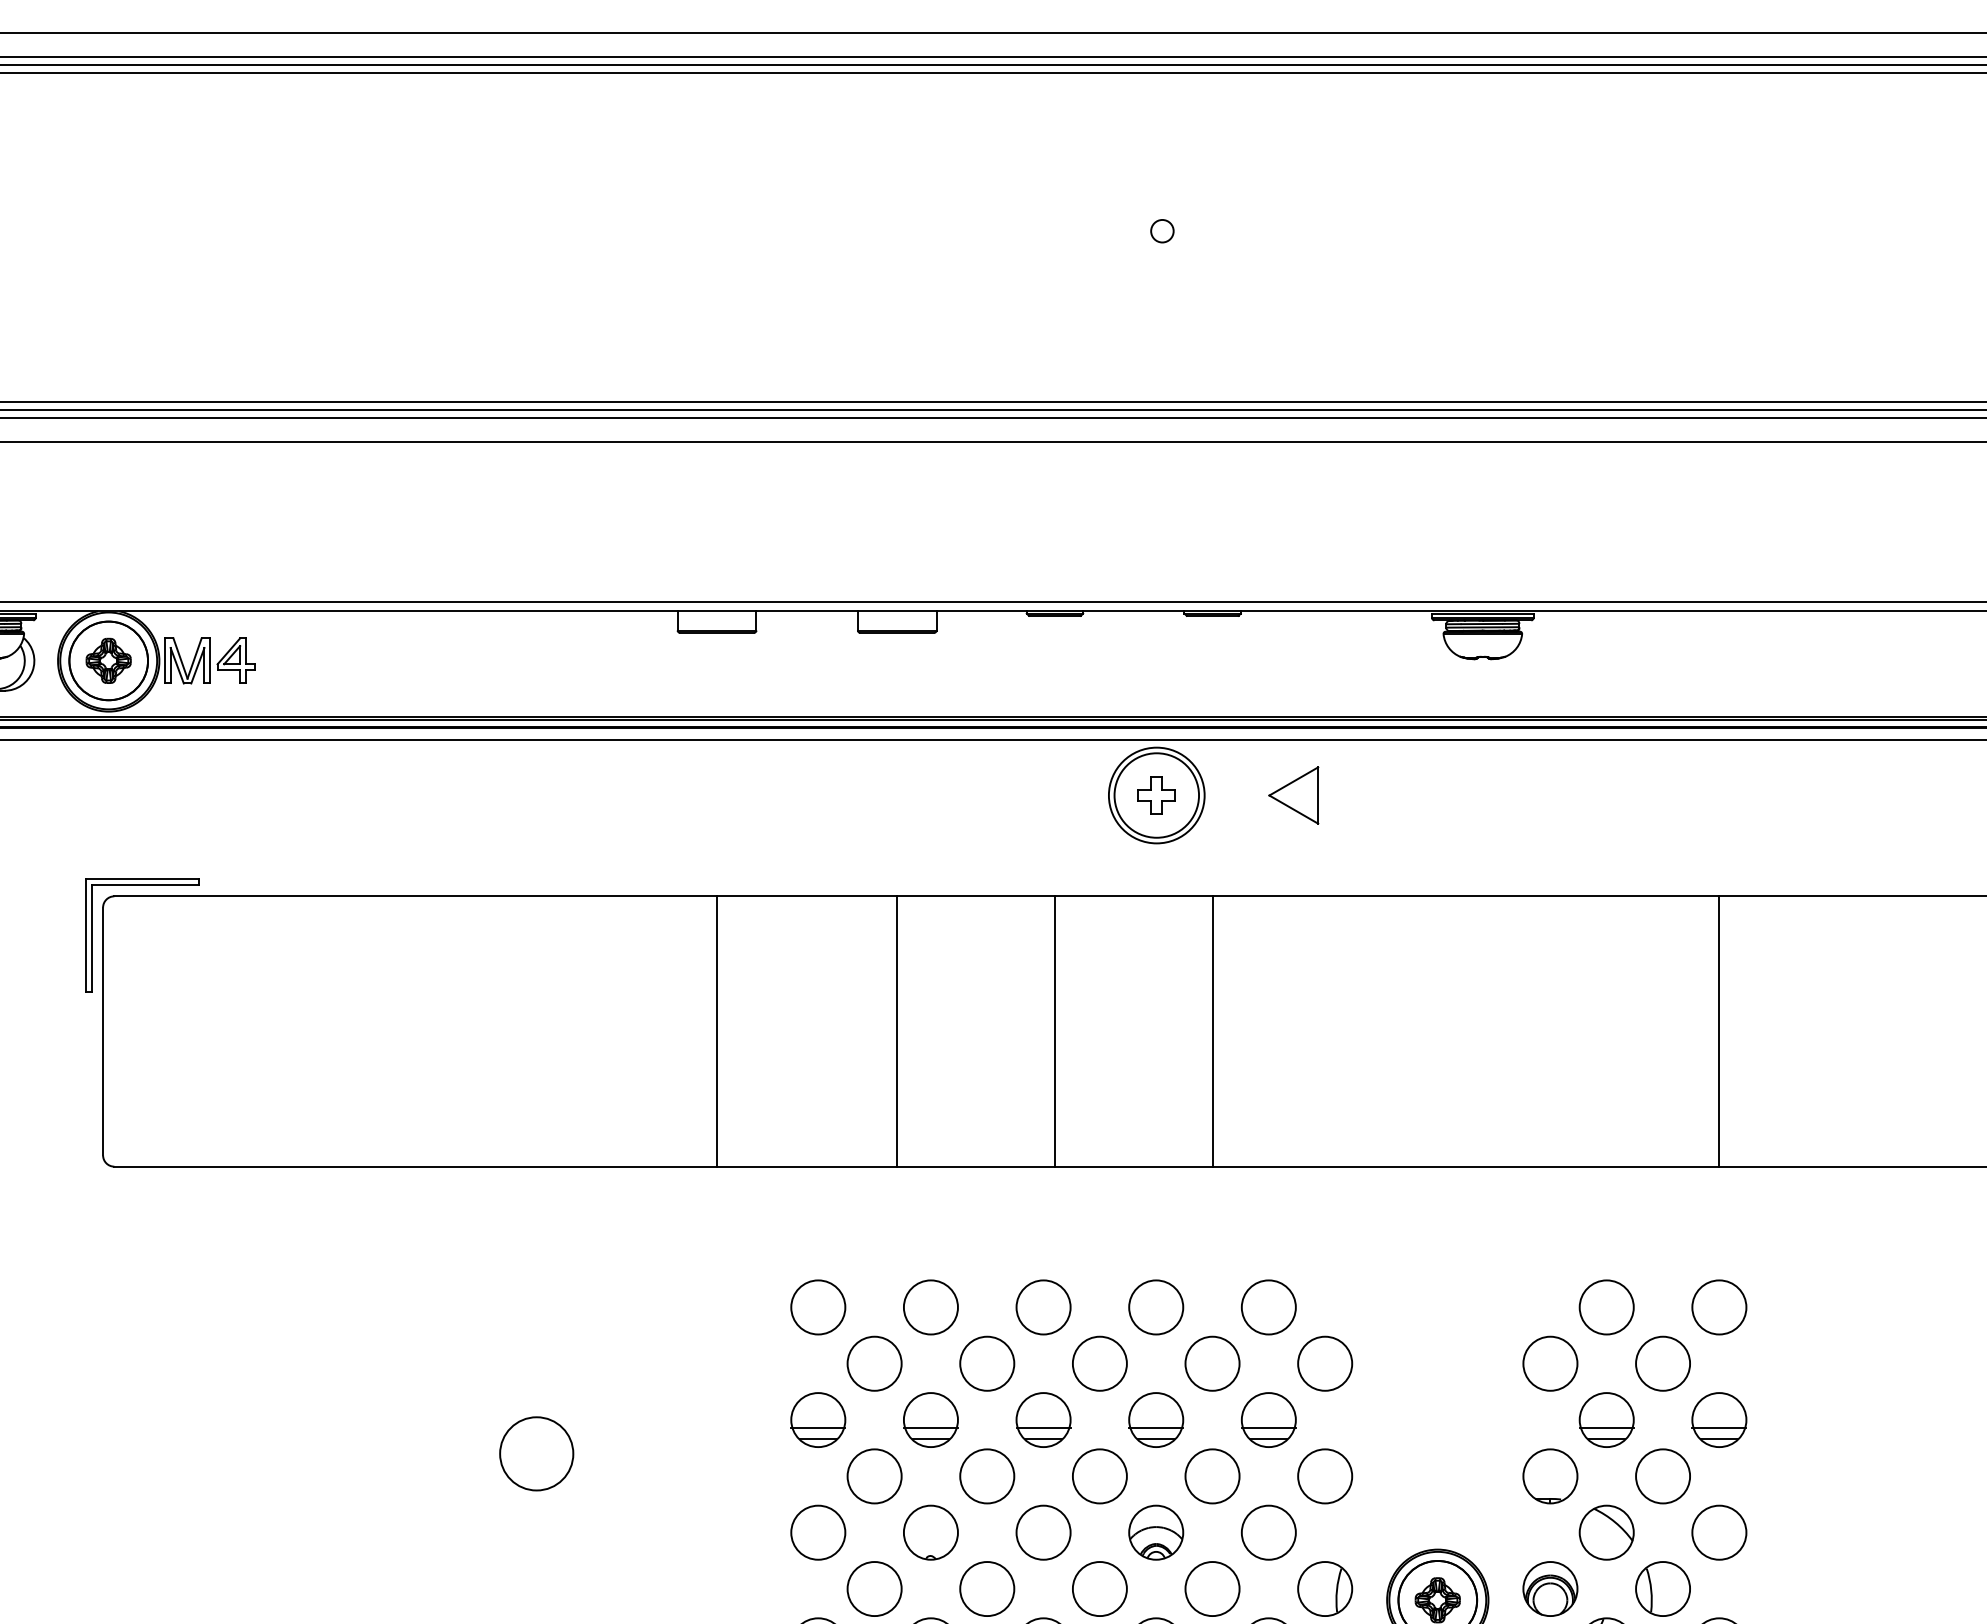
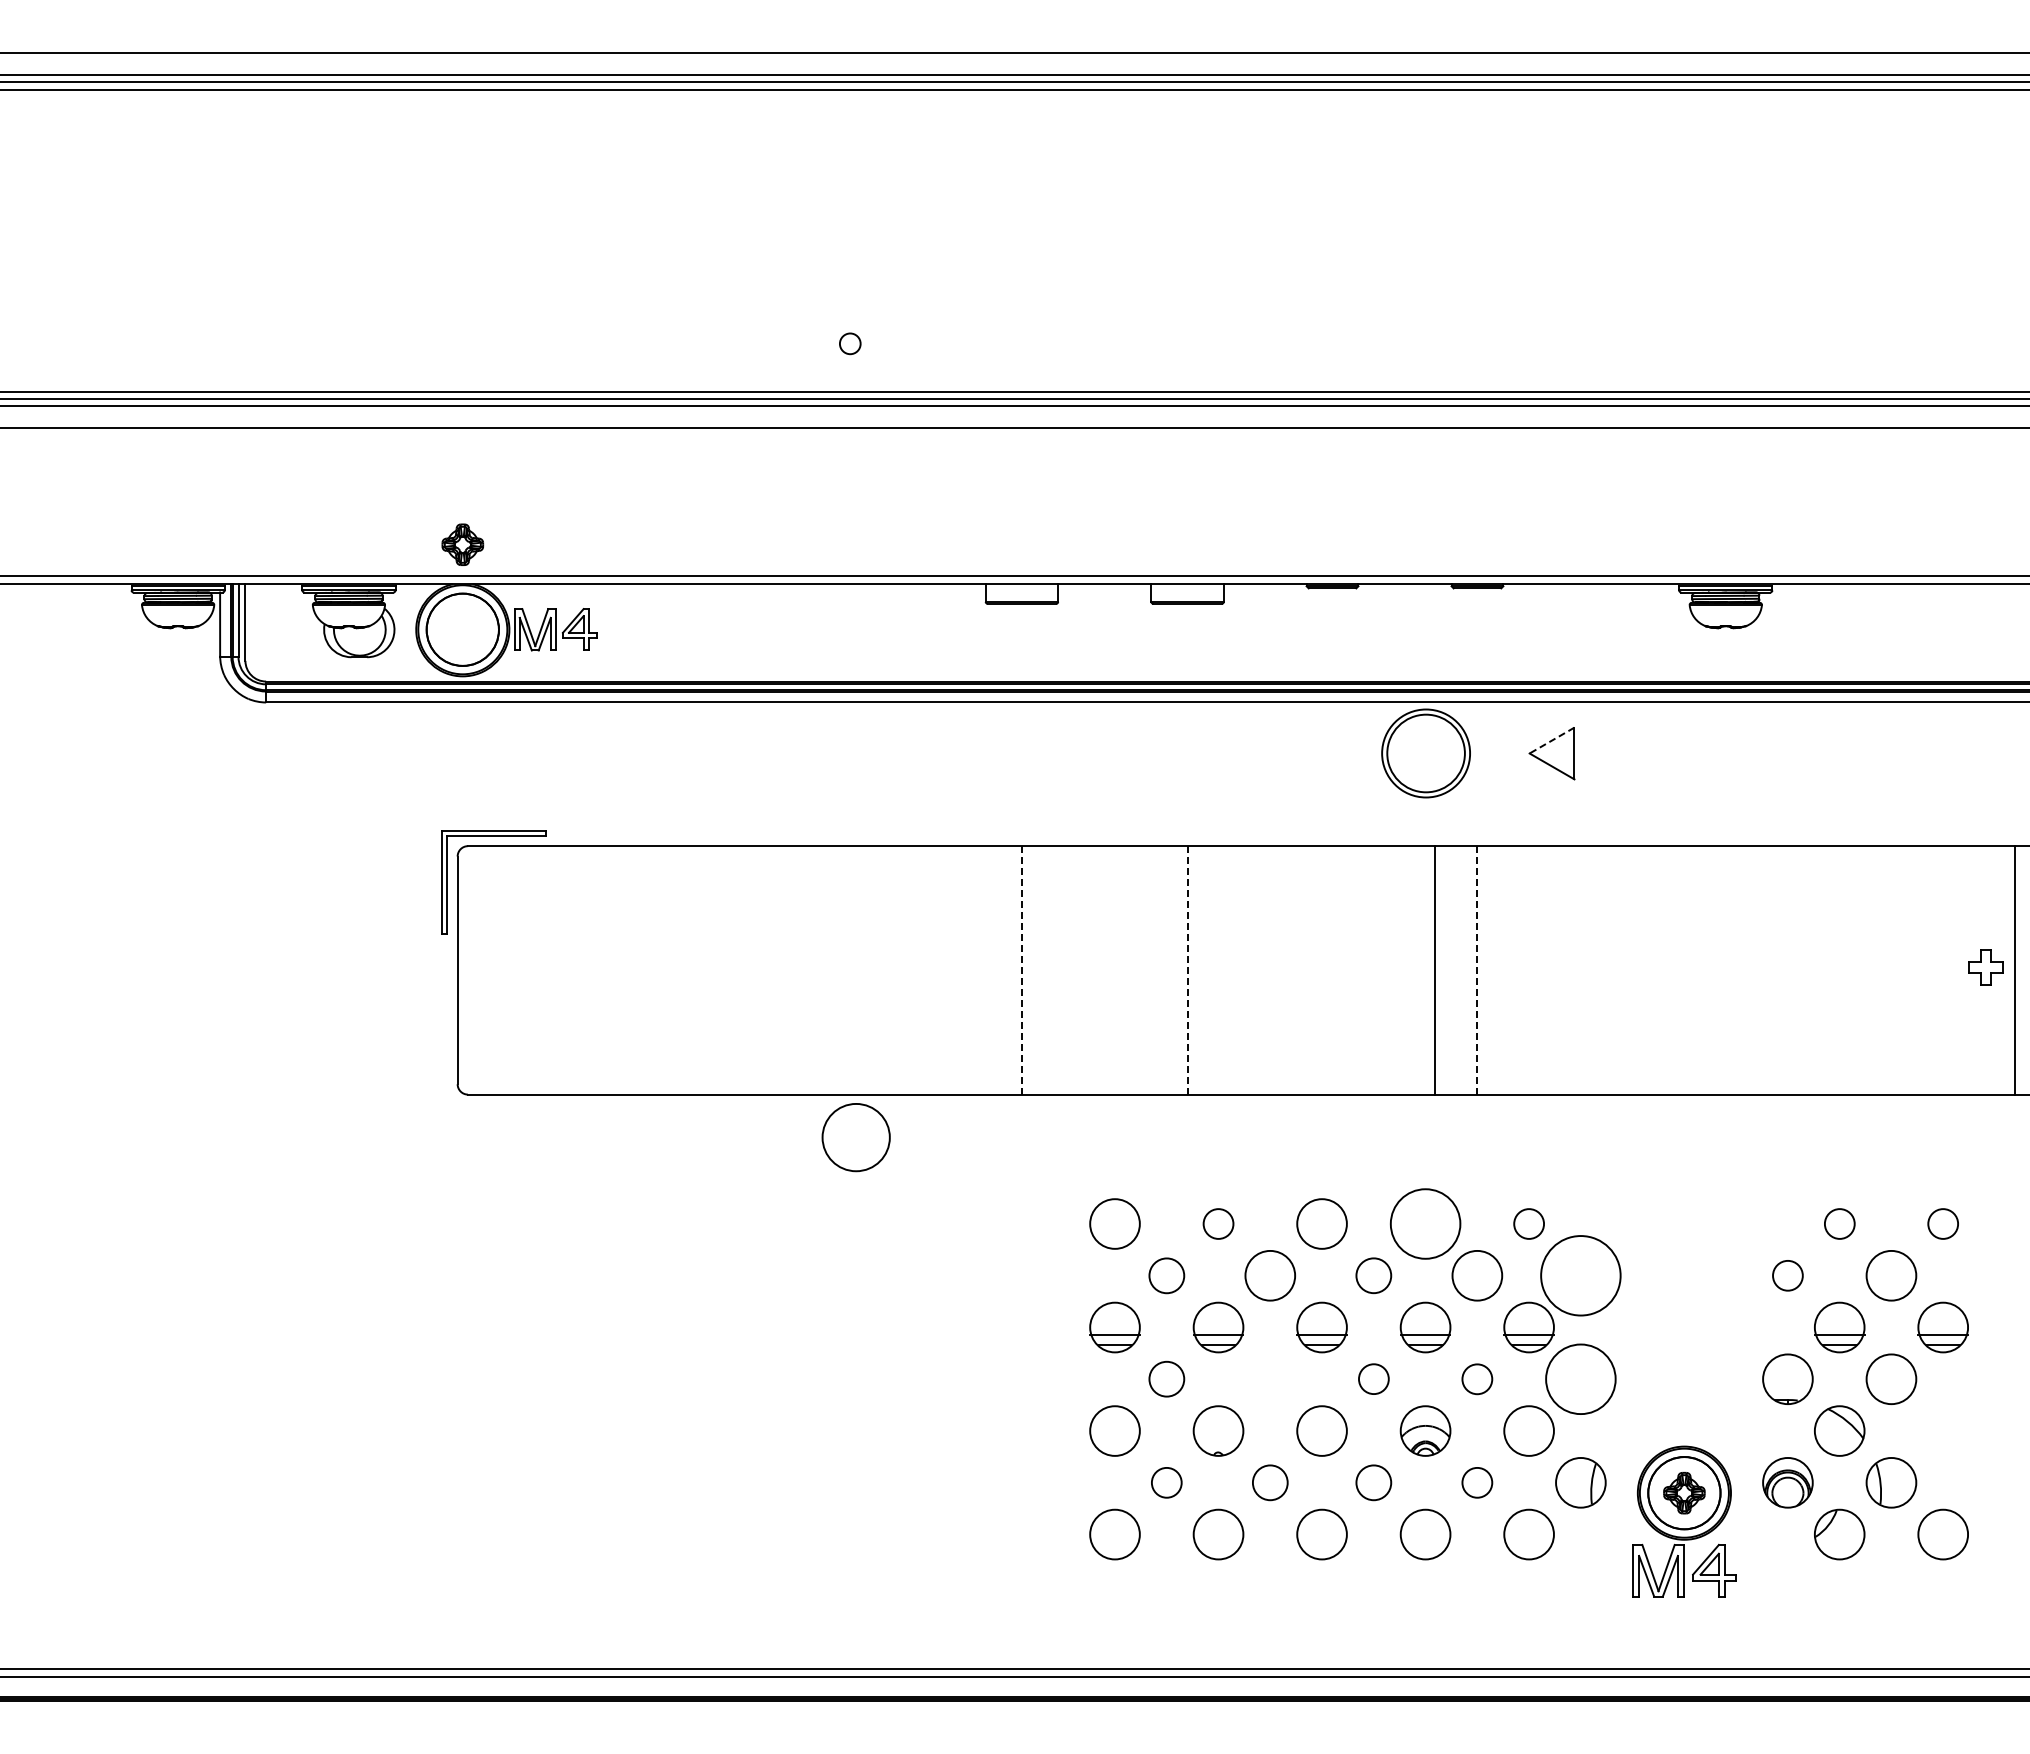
circle: (1162, 230) -> (850, 343), moved
part: (108, 660) -> (462, 544), moved
line: (1294, 781) -> (1552, 740), solid -> dashed
part: (1156, 795) -> (1985, 967), moved
line: (716, 1031) -> (1021, 970), solid -> dashed
line: (897, 1031) -> (1187, 970), solid -> dashed
line: (1054, 1031) -> (1434, 970), moved
line: (1212, 1031) -> (1477, 970), solid -> dashed
line: (1719, 1031) -> (2015, 970), moved
circle: (930, 1306) -> (1218, 1223), size x0.6
circle: (1156, 1306) -> (1425, 1223), size x1.4
circle: (1268, 1306) -> (1528, 1223), size x0.6
circle: (1606, 1306) -> (1839, 1223), size x0.6
circle: (1719, 1306) -> (1943, 1223), size x0.6
circle: (874, 1363) -> (1166, 1275), size x0.7
circle: (1099, 1363) -> (1373, 1275), size x0.7
circle: (1324, 1363) -> (1580, 1275), size x1.6
circle: (1549, 1363) -> (1787, 1275), size x0.6
circle: (535, 1453) -> (855, 1137), moved
circle: (874, 1475) -> (1166, 1378), size x0.7
circle: (986, 1475) -> (1269, 1378), removed
circle: (1099, 1475) -> (1373, 1378), size x0.6
circle: (1212, 1476) -> (1477, 1379), size x0.6
circle: (1324, 1476) -> (1580, 1379), size x1.4
circle: (1718, 1532) -> (1942, 1430), removed
circle: (874, 1588) -> (1166, 1482), size x0.6
circle: (987, 1588) -> (1270, 1482), size x0.7
circle: (1099, 1588) -> (1373, 1482), size x0.7
circle: (1212, 1588) -> (1477, 1482), size x0.6

